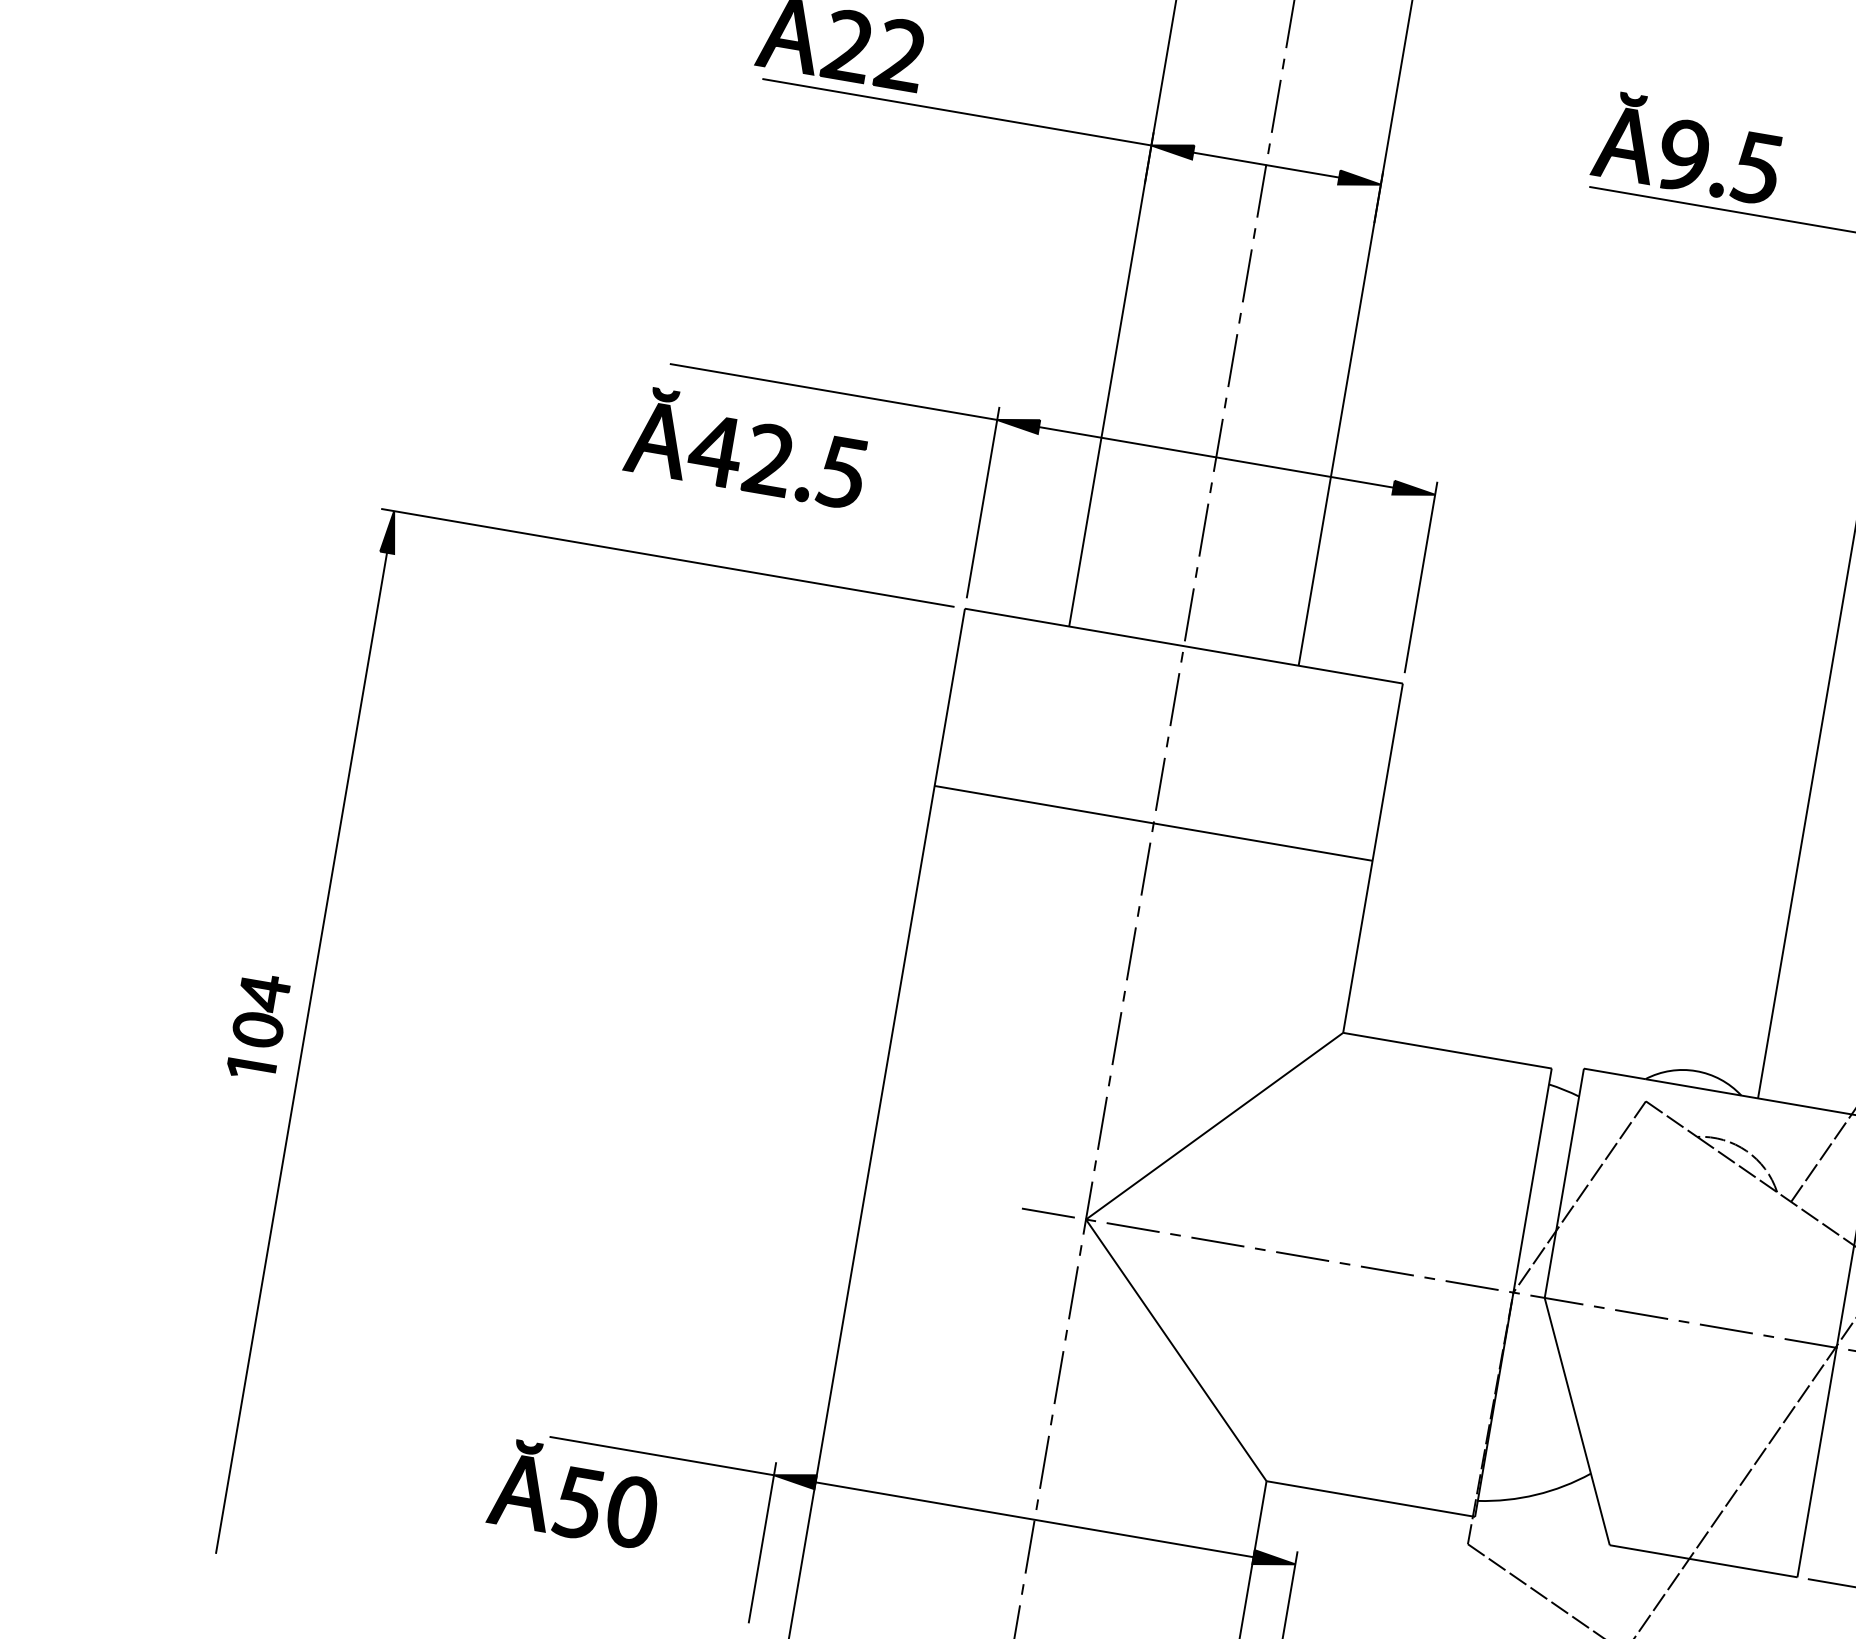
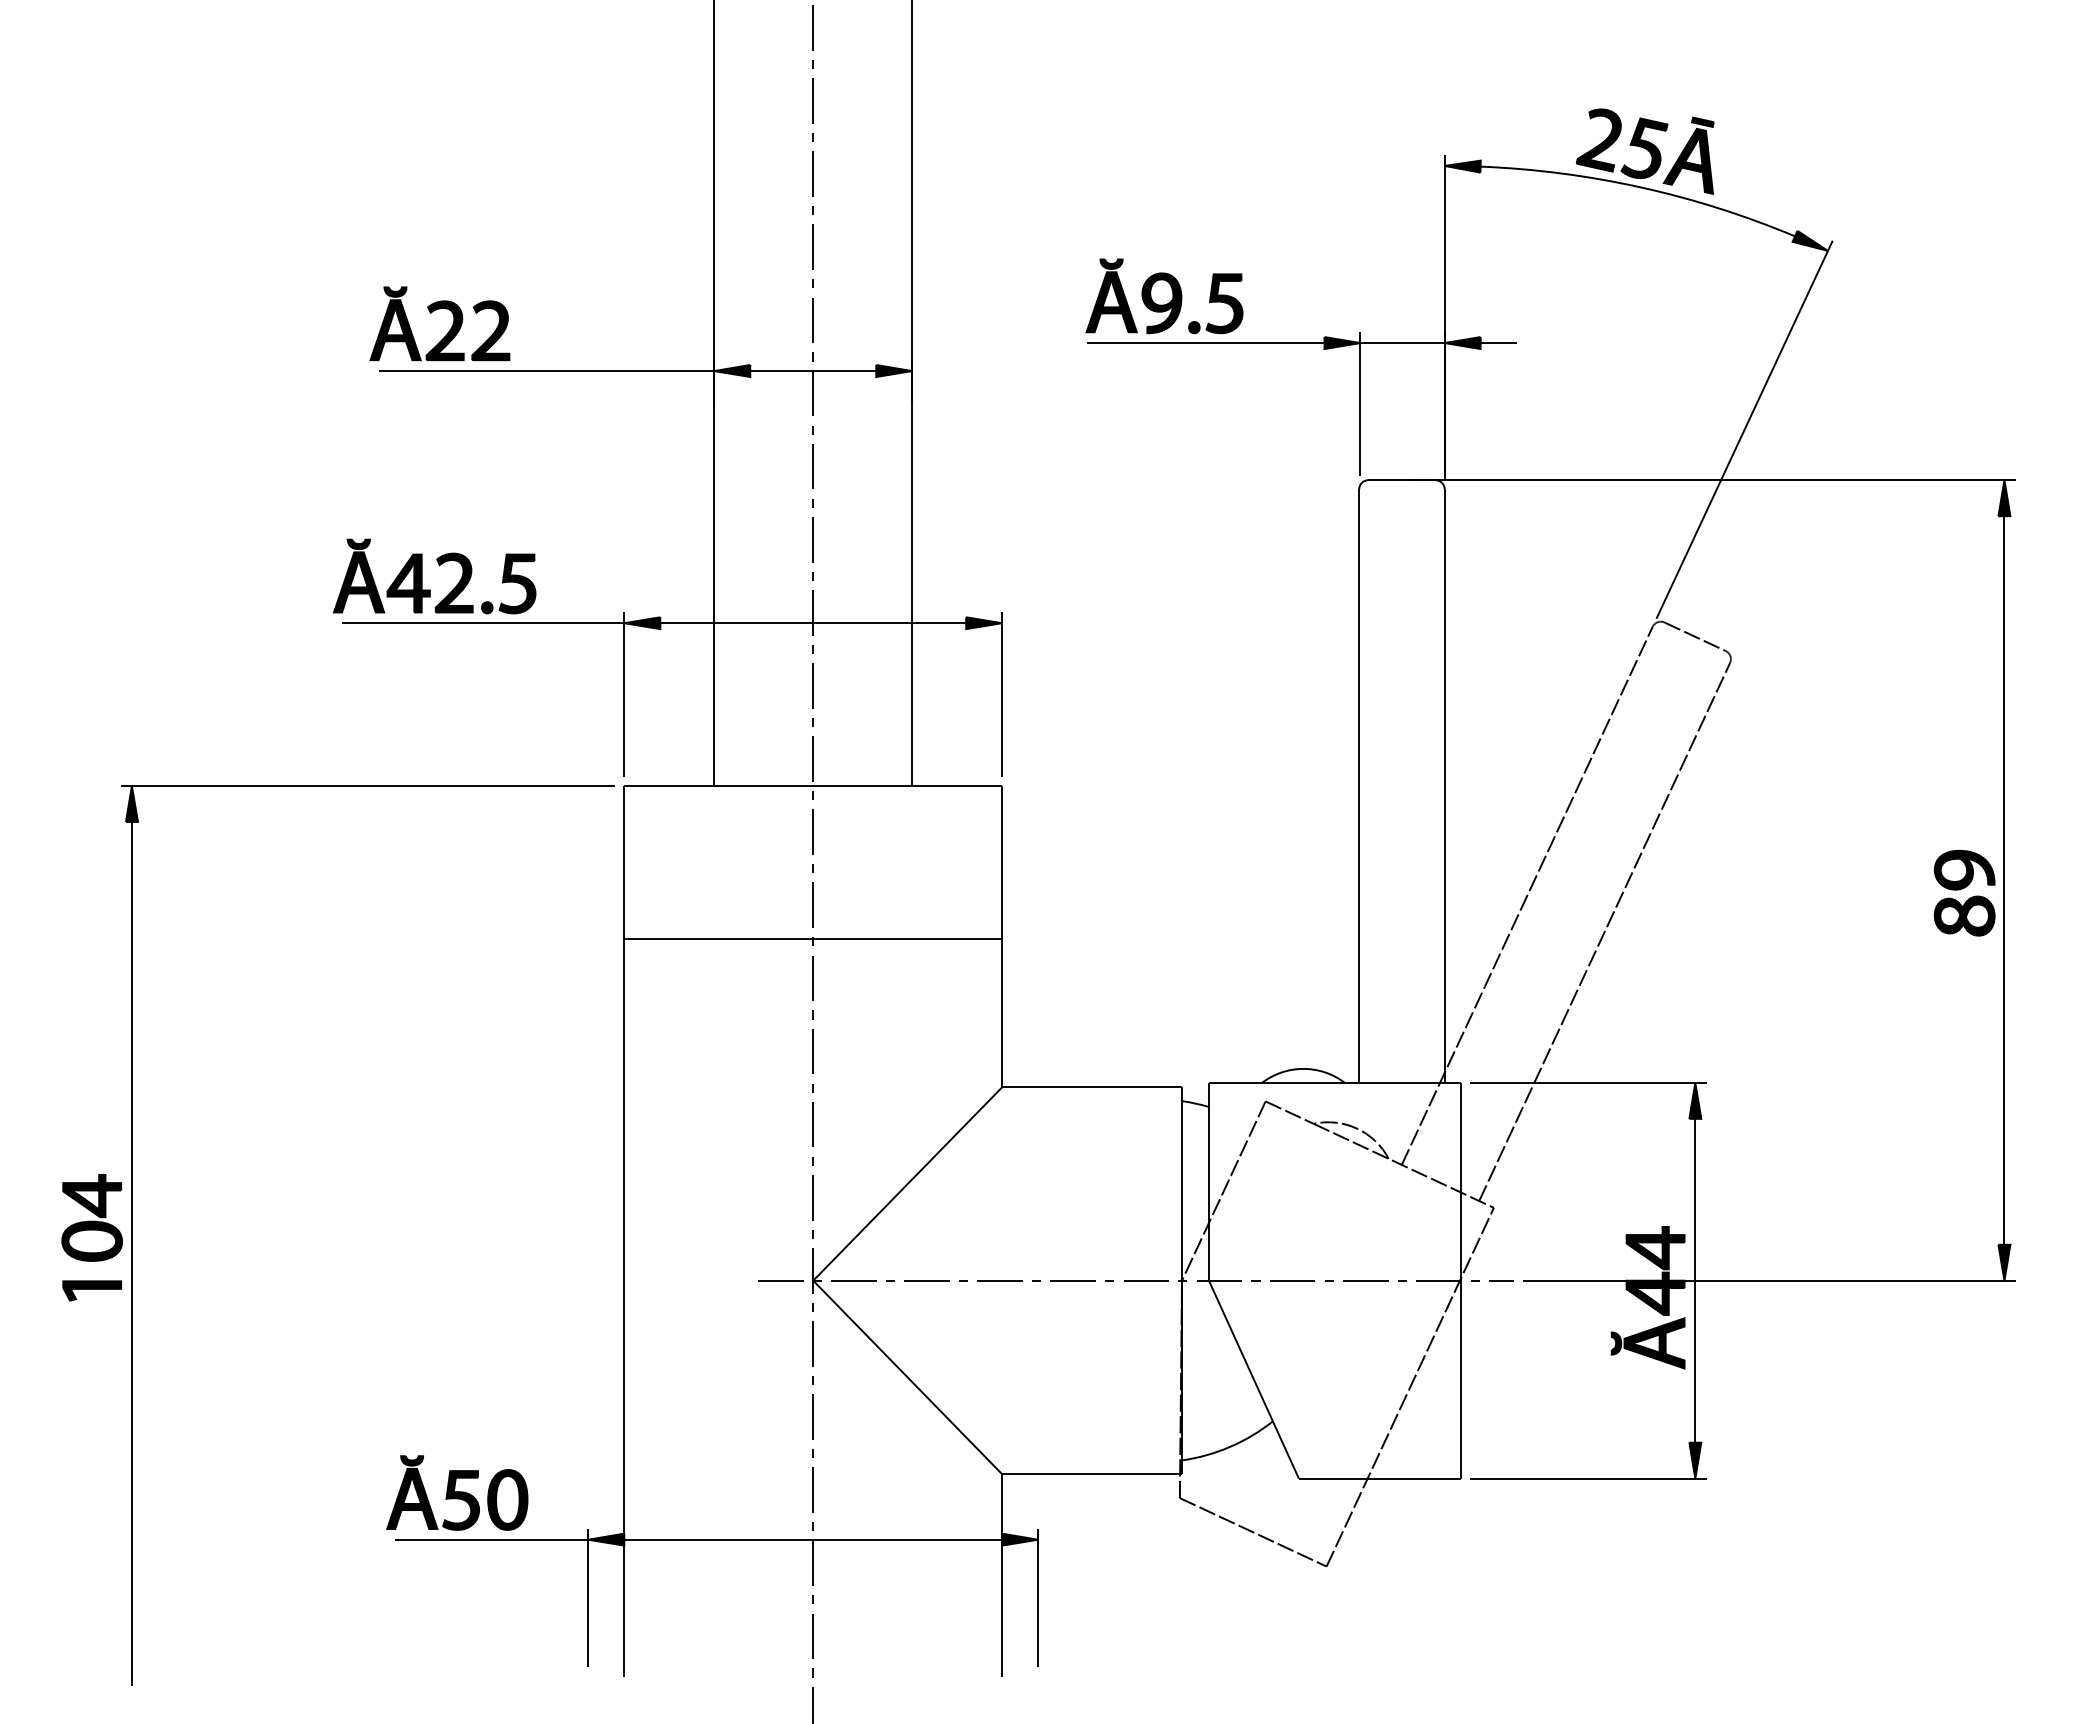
part: (754, 437) -> (439, 566), moved
part: (257, 1026) -> (91, 1237), size x1.43
part: (575, 1493) -> (457, 1492), moved

